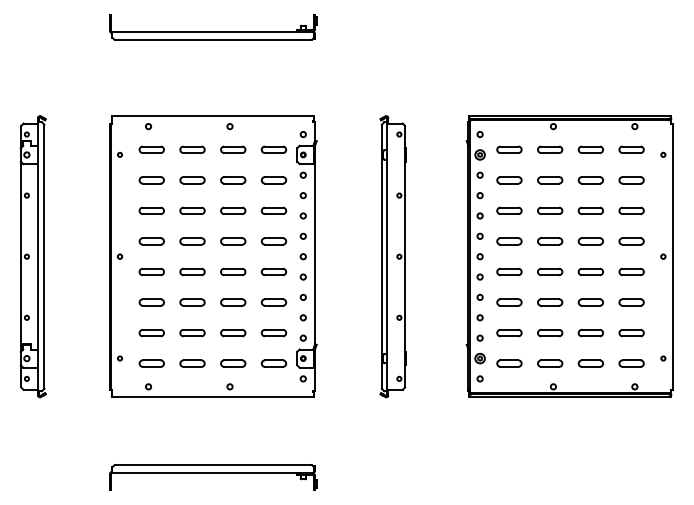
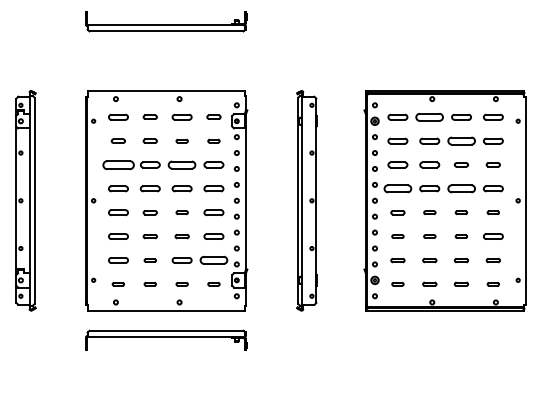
part: (192, 149) -> (150, 117), size x0.7
part: (273, 149) -> (213, 117), size x0.7
part: (550, 149) -> (429, 117), size x1.4
part: (151, 180) -> (118, 141), size x0.7
part: (192, 180) -> (150, 141), size x0.7
part: (233, 180) -> (182, 141), size x0.6
part: (273, 180) -> (213, 141), size x0.6
part: (590, 180) -> (461, 141), size x1.4
part: (151, 210) -> (118, 164), size x1.6
part: (233, 210) -> (182, 164), size x1.4
part: (590, 210) -> (461, 164), size x0.7
part: (631, 210) -> (493, 164), size x0.7
part: (509, 241) -> (397, 188), size x1.4
part: (590, 241) -> (461, 188), size x1.4
part: (192, 271) -> (150, 212), size x0.7
part: (233, 271) -> (182, 212), size x0.6
part: (509, 271) -> (397, 212), size x0.7
part: (550, 271) -> (429, 212), size x0.6
part: (590, 271) -> (461, 212), size x0.6
part: (631, 271) -> (493, 212), size x0.6
part: (192, 302) -> (150, 236), size x0.7
part: (233, 302) -> (182, 236), size x0.7
part: (509, 302) -> (397, 236), size x0.6
part: (550, 302) -> (429, 236), size x0.6
part: (590, 302) -> (461, 236), size x0.6
part: (192, 333) -> (150, 260), size x0.6
part: (273, 333) -> (213, 260), size x1.4
part: (509, 333) -> (397, 260), size x0.7
part: (550, 333) -> (429, 260), size x0.7
part: (590, 333) -> (461, 260), size x0.7
part: (631, 333) -> (493, 260), size x0.7
part: (151, 363) -> (118, 284), size x0.6
part: (192, 363) -> (150, 284), size x0.6
part: (233, 363) -> (182, 284), size x0.6
part: (273, 363) -> (213, 284), size x0.6
part: (509, 363) -> (397, 284), size x0.6
part: (550, 363) -> (429, 284), size x0.7
part: (590, 363) -> (461, 284), size x0.7
part: (631, 363) -> (493, 284), size x0.6
part: (213, 477) -> (166, 340), moved

